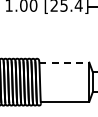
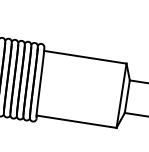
line: (64, 62) -> (85, 57), dashed -> solid

